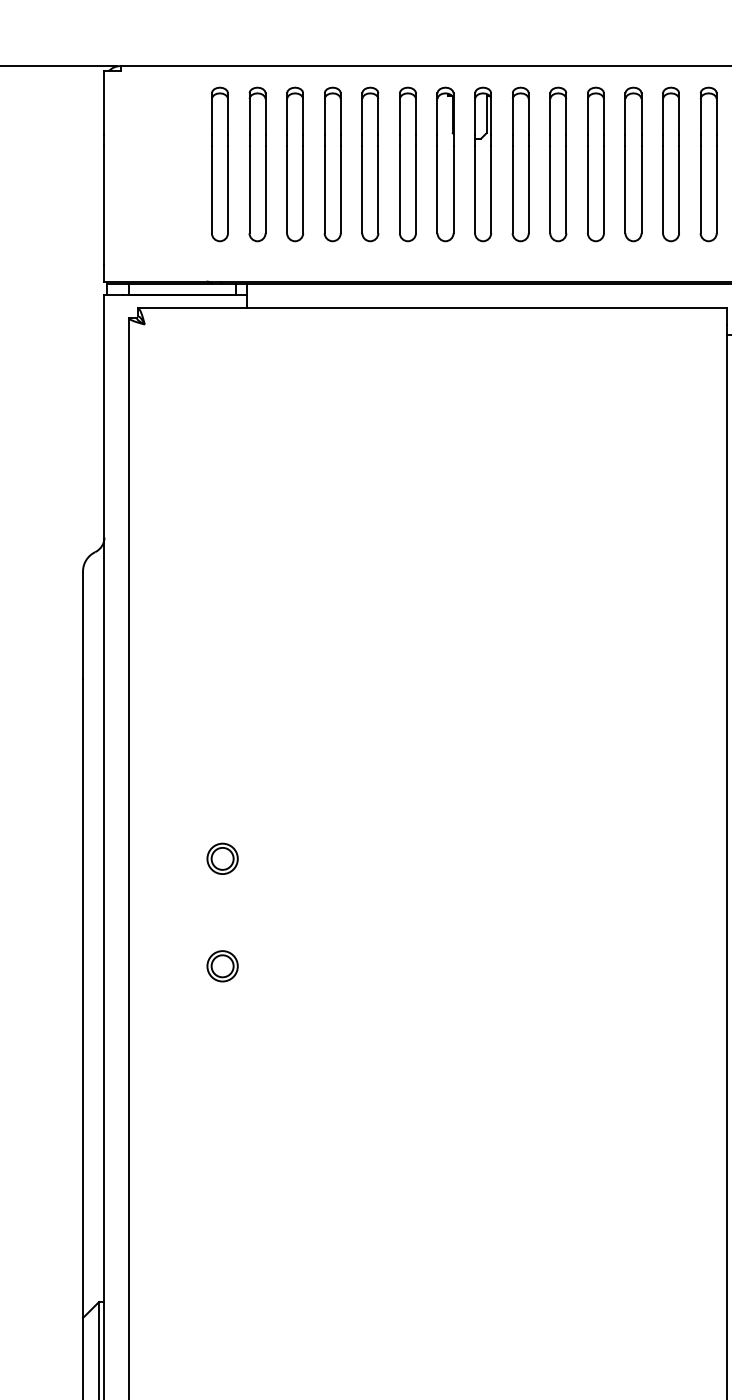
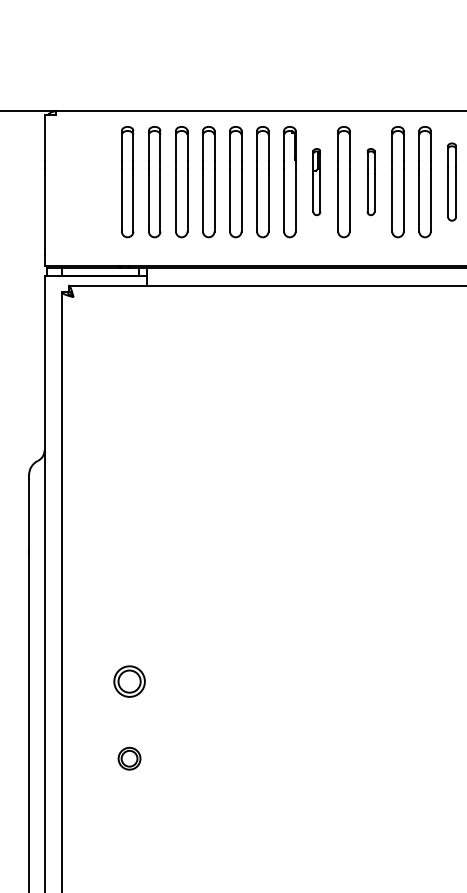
part: (482, 164) -> (316, 182), size x0.6
part: (558, 164) -> (371, 182), size x0.6
part: (670, 164) -> (451, 182), size x0.7
part: (222, 858) -> (129, 681), size x1.4

